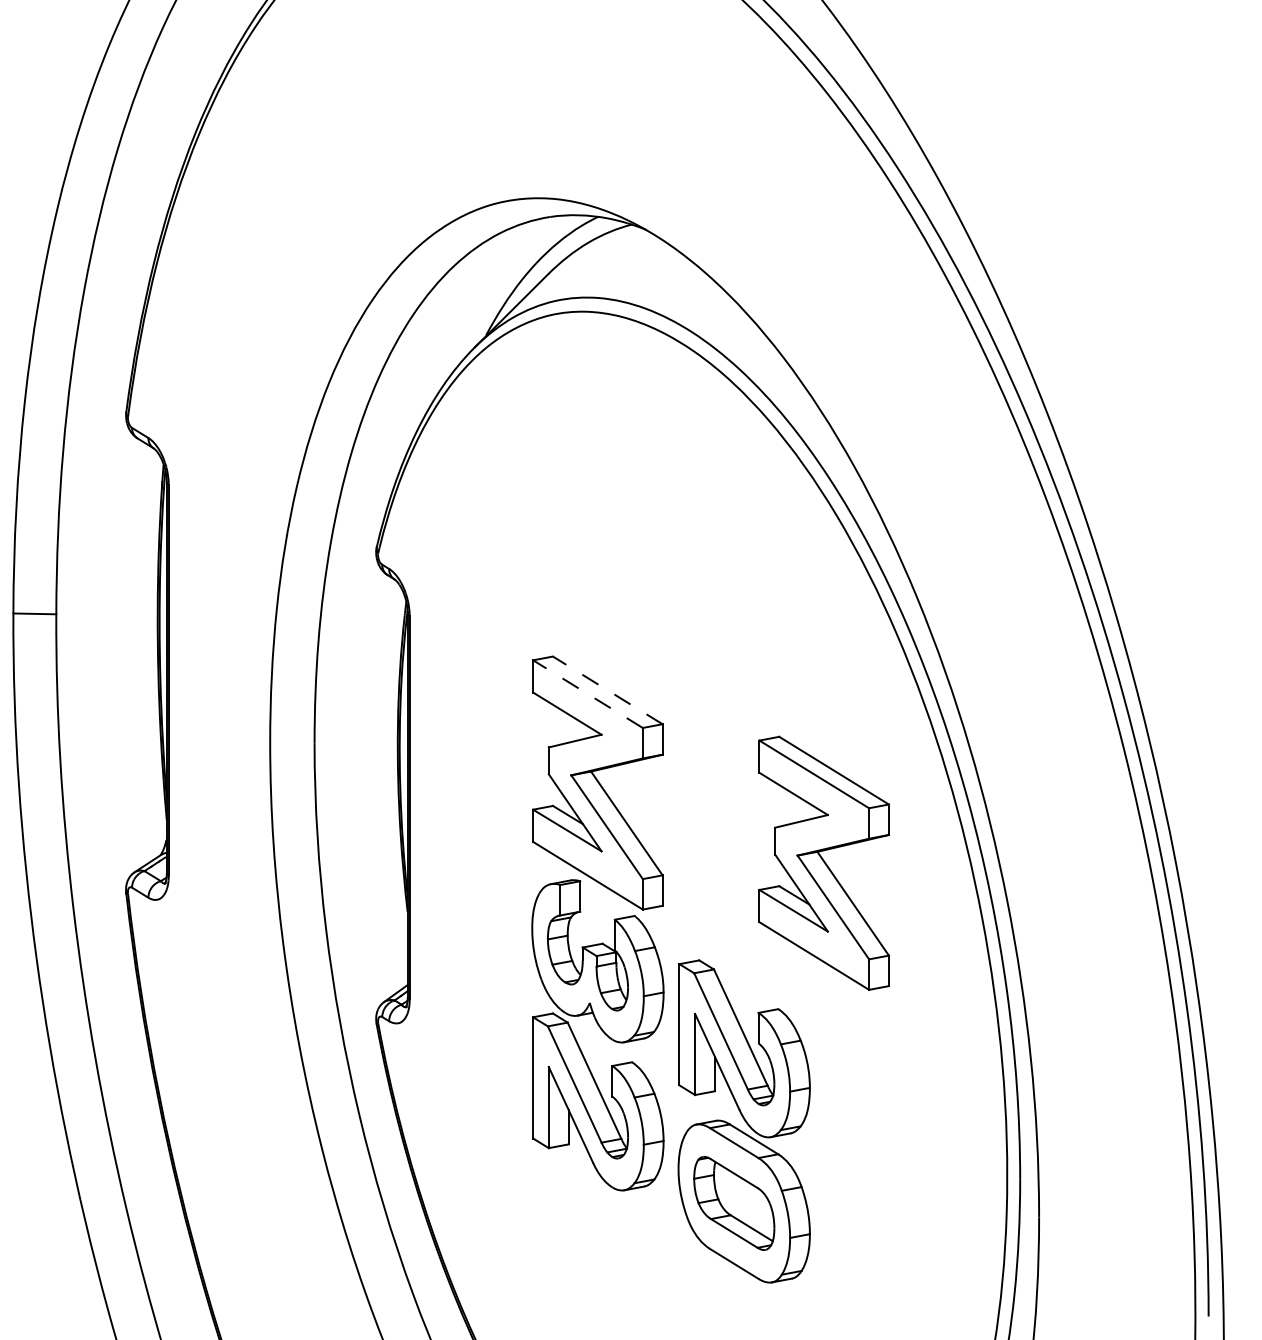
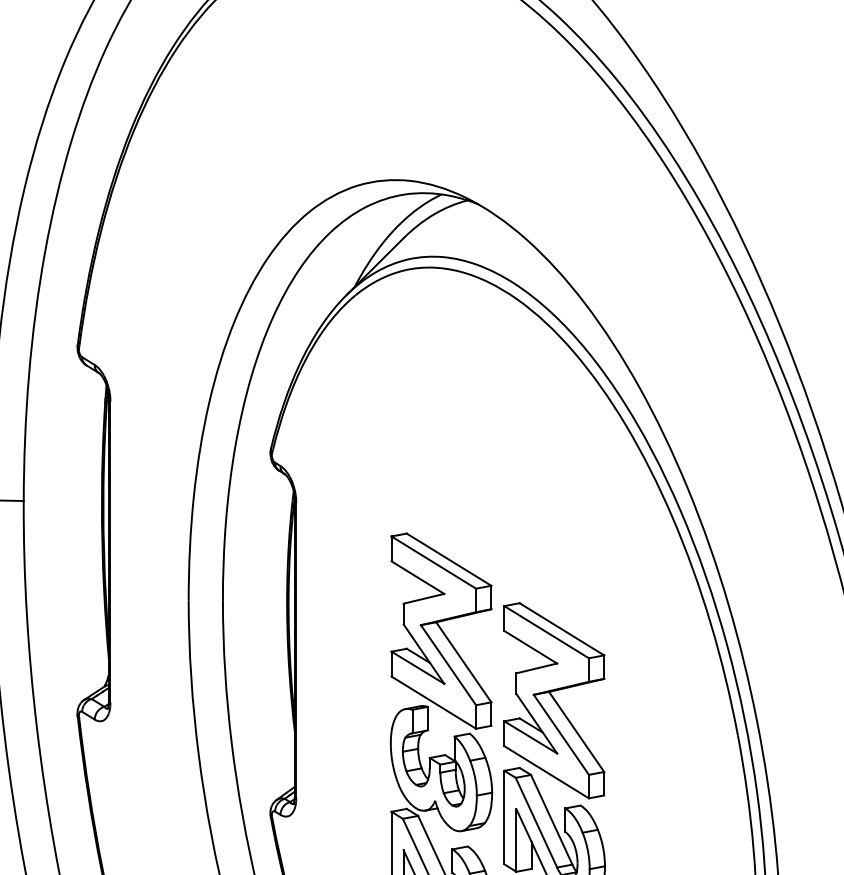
line: (607, 690) -> (448, 559), dashed -> solid
line: (587, 693) -> (433, 562), dashed -> solid
part: (823, 862) -> (553, 700), moved

